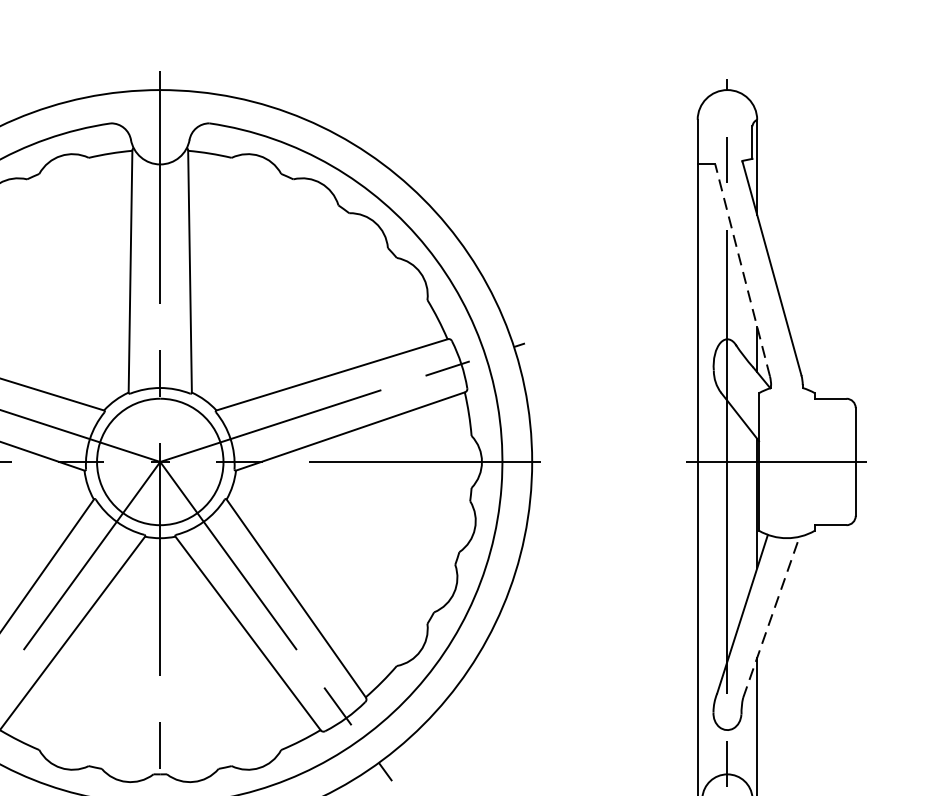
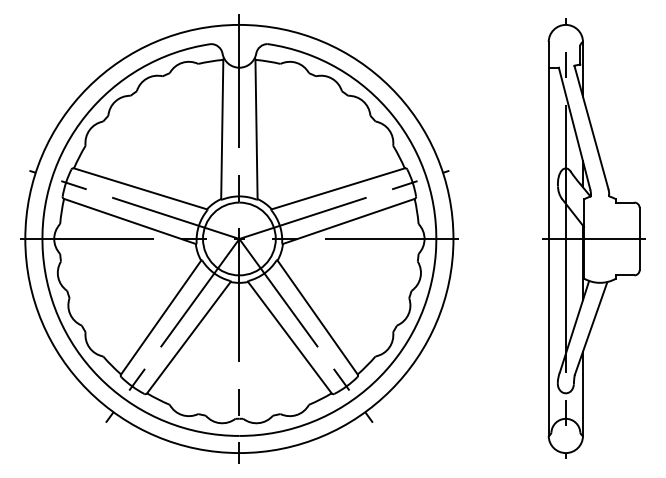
line: (742, 270) -> (574, 128), dashed -> solid
line: (771, 615) -> (591, 327), dashed -> solid

